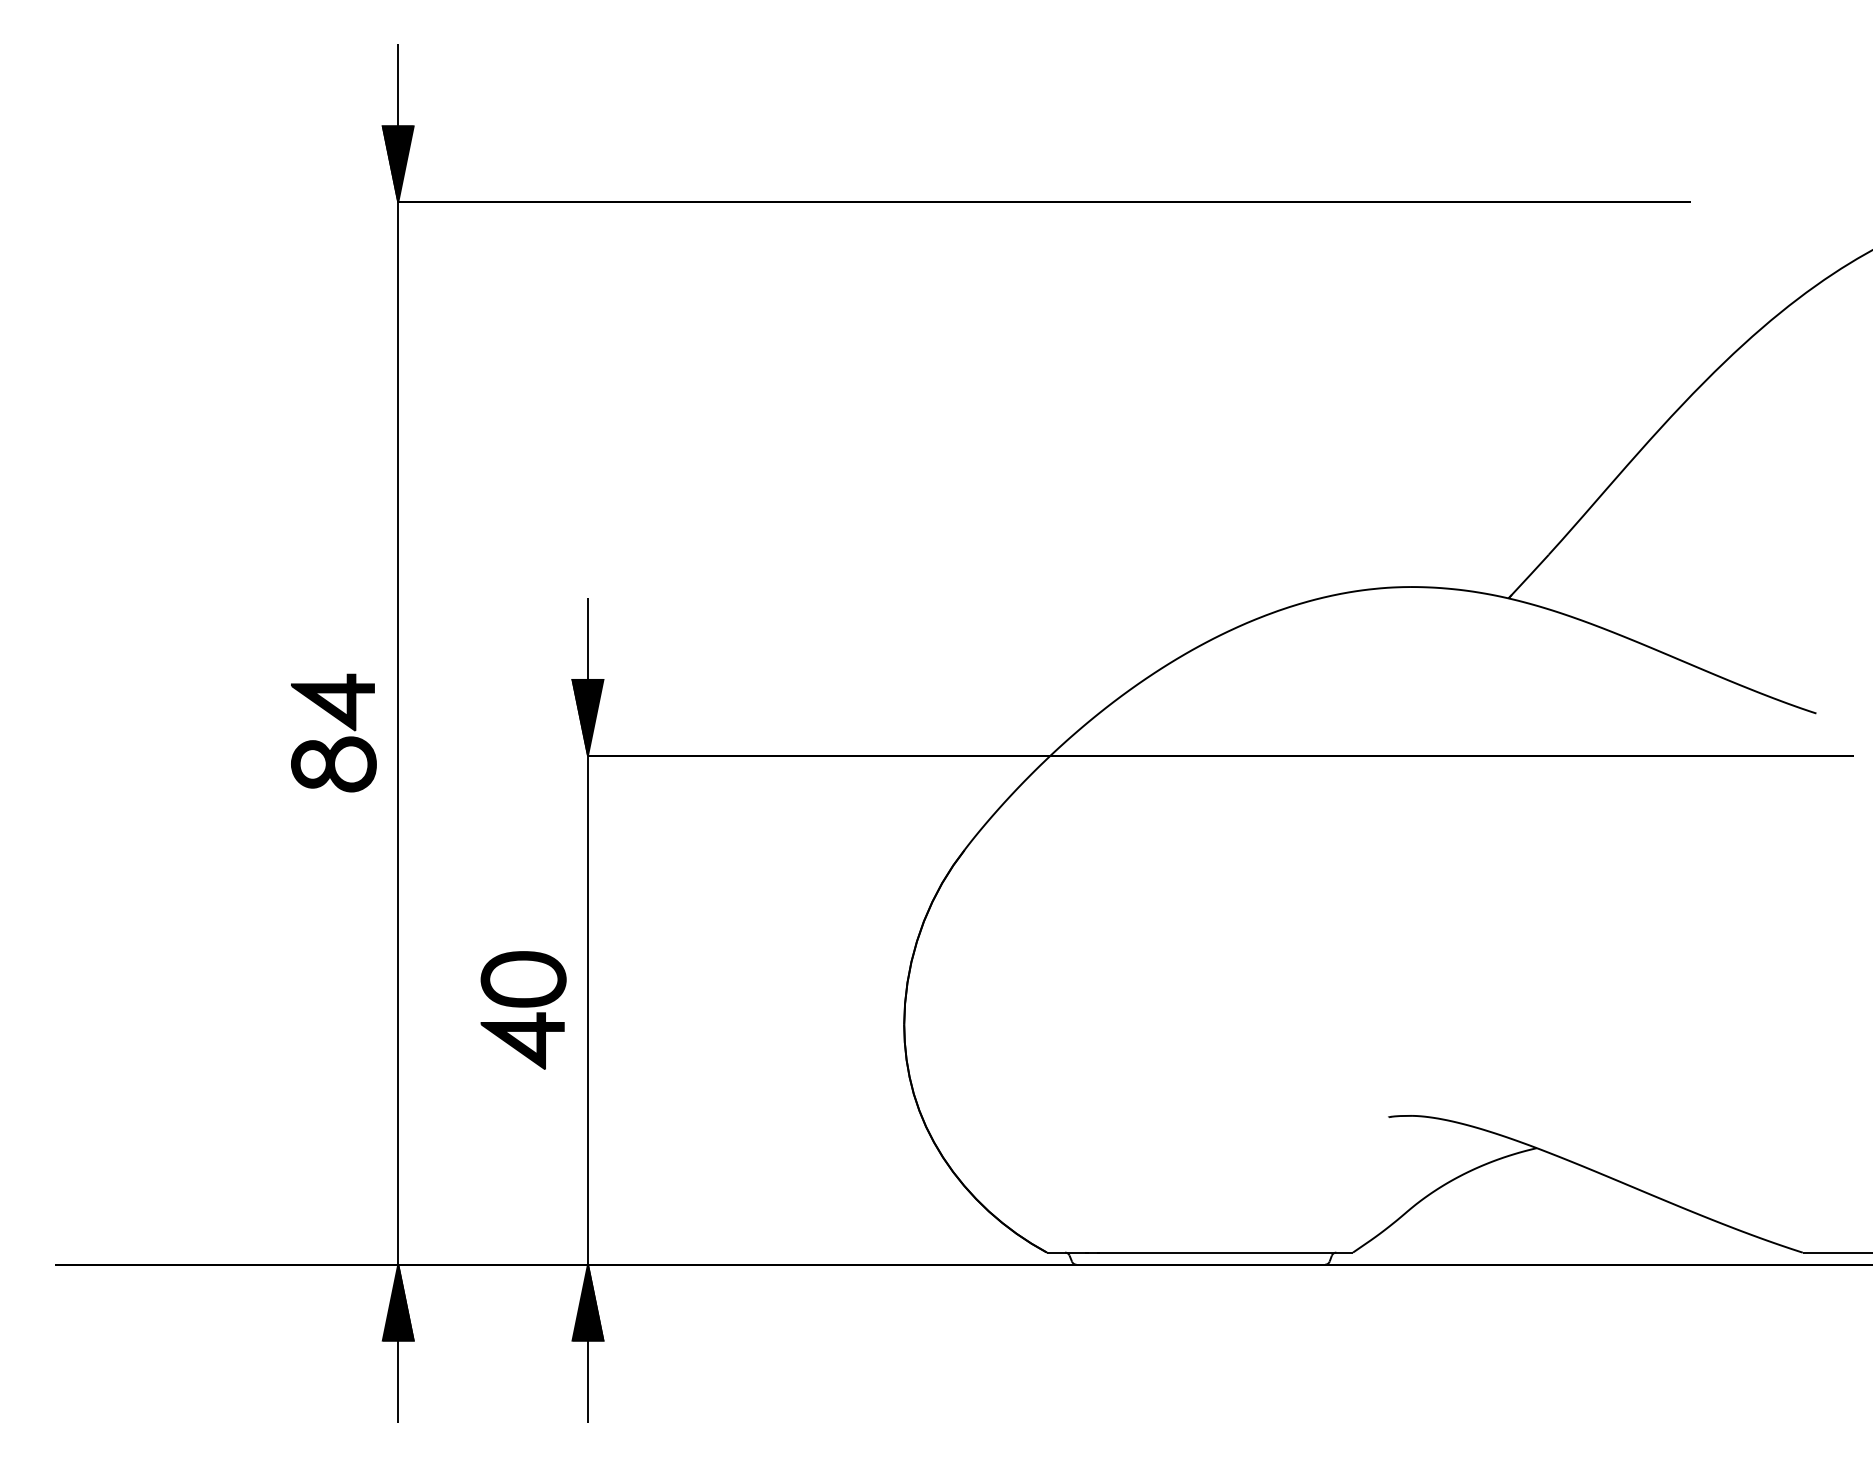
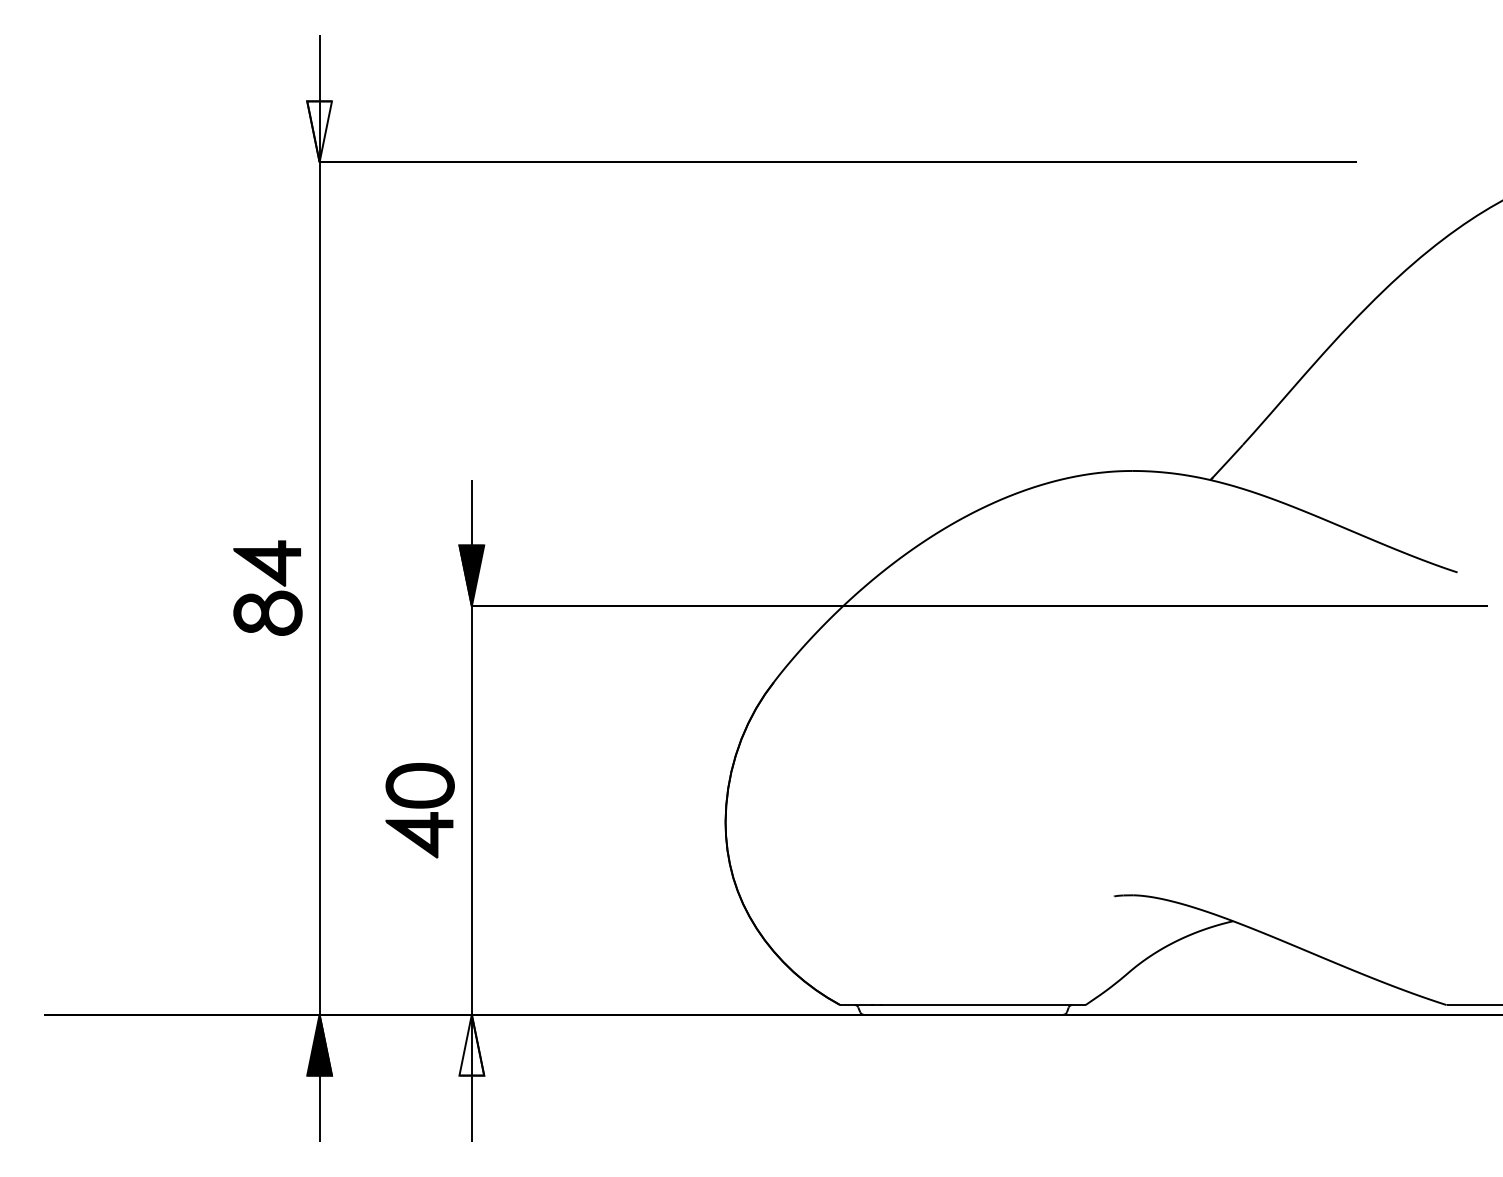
fill: (397, 164) -> (319, 131), removed
fill: (587, 1302) -> (471, 1045), removed

